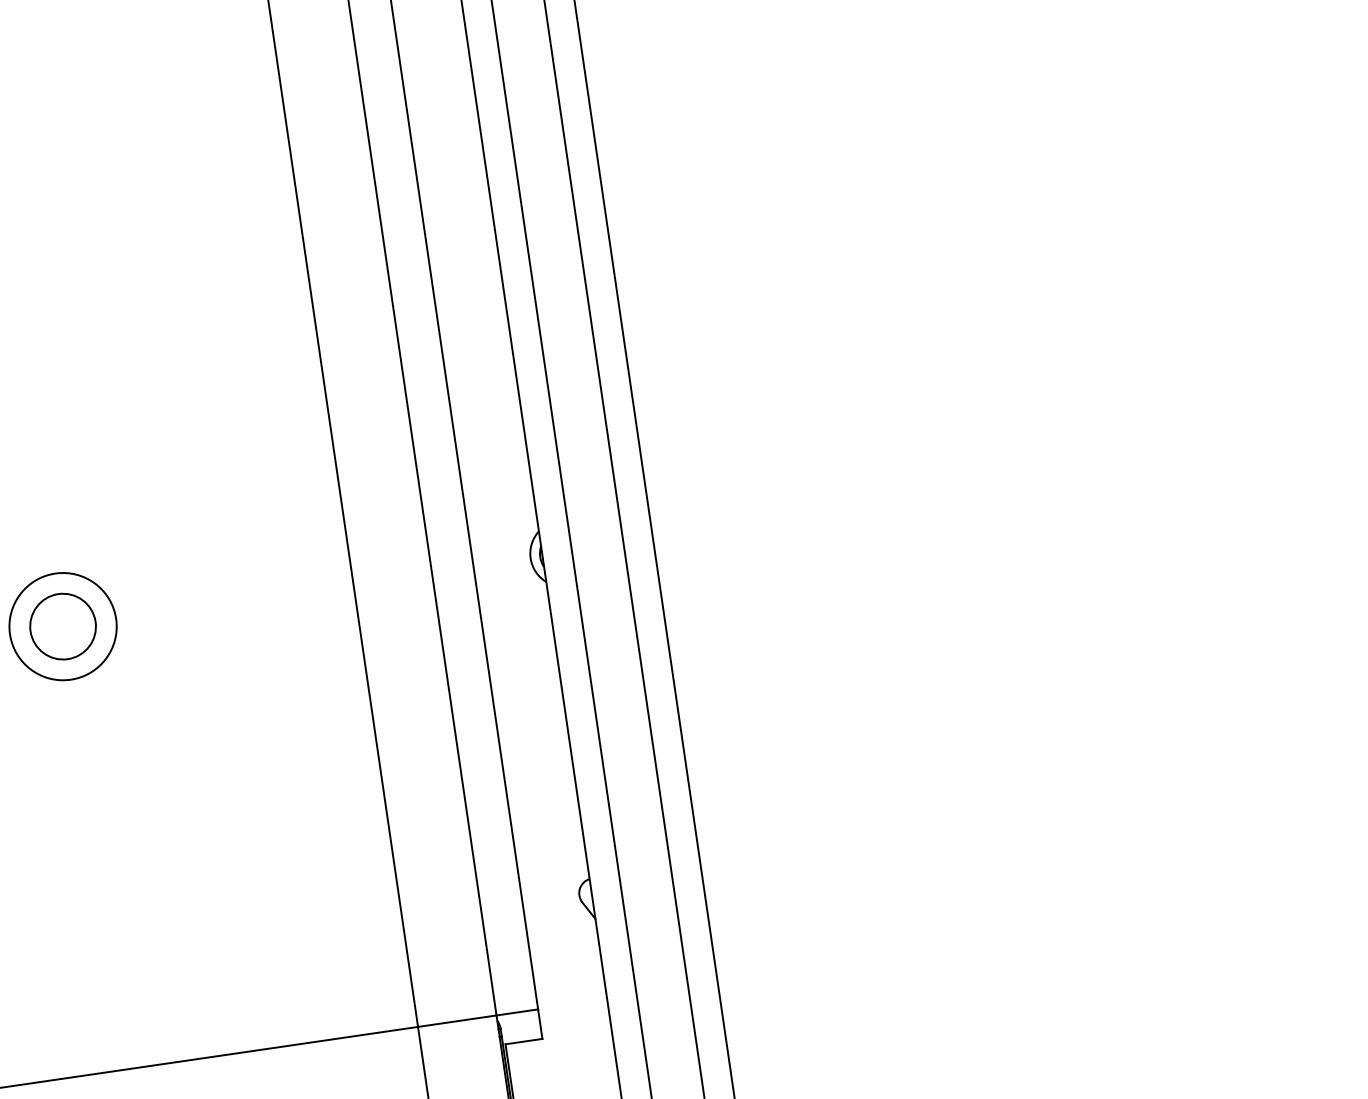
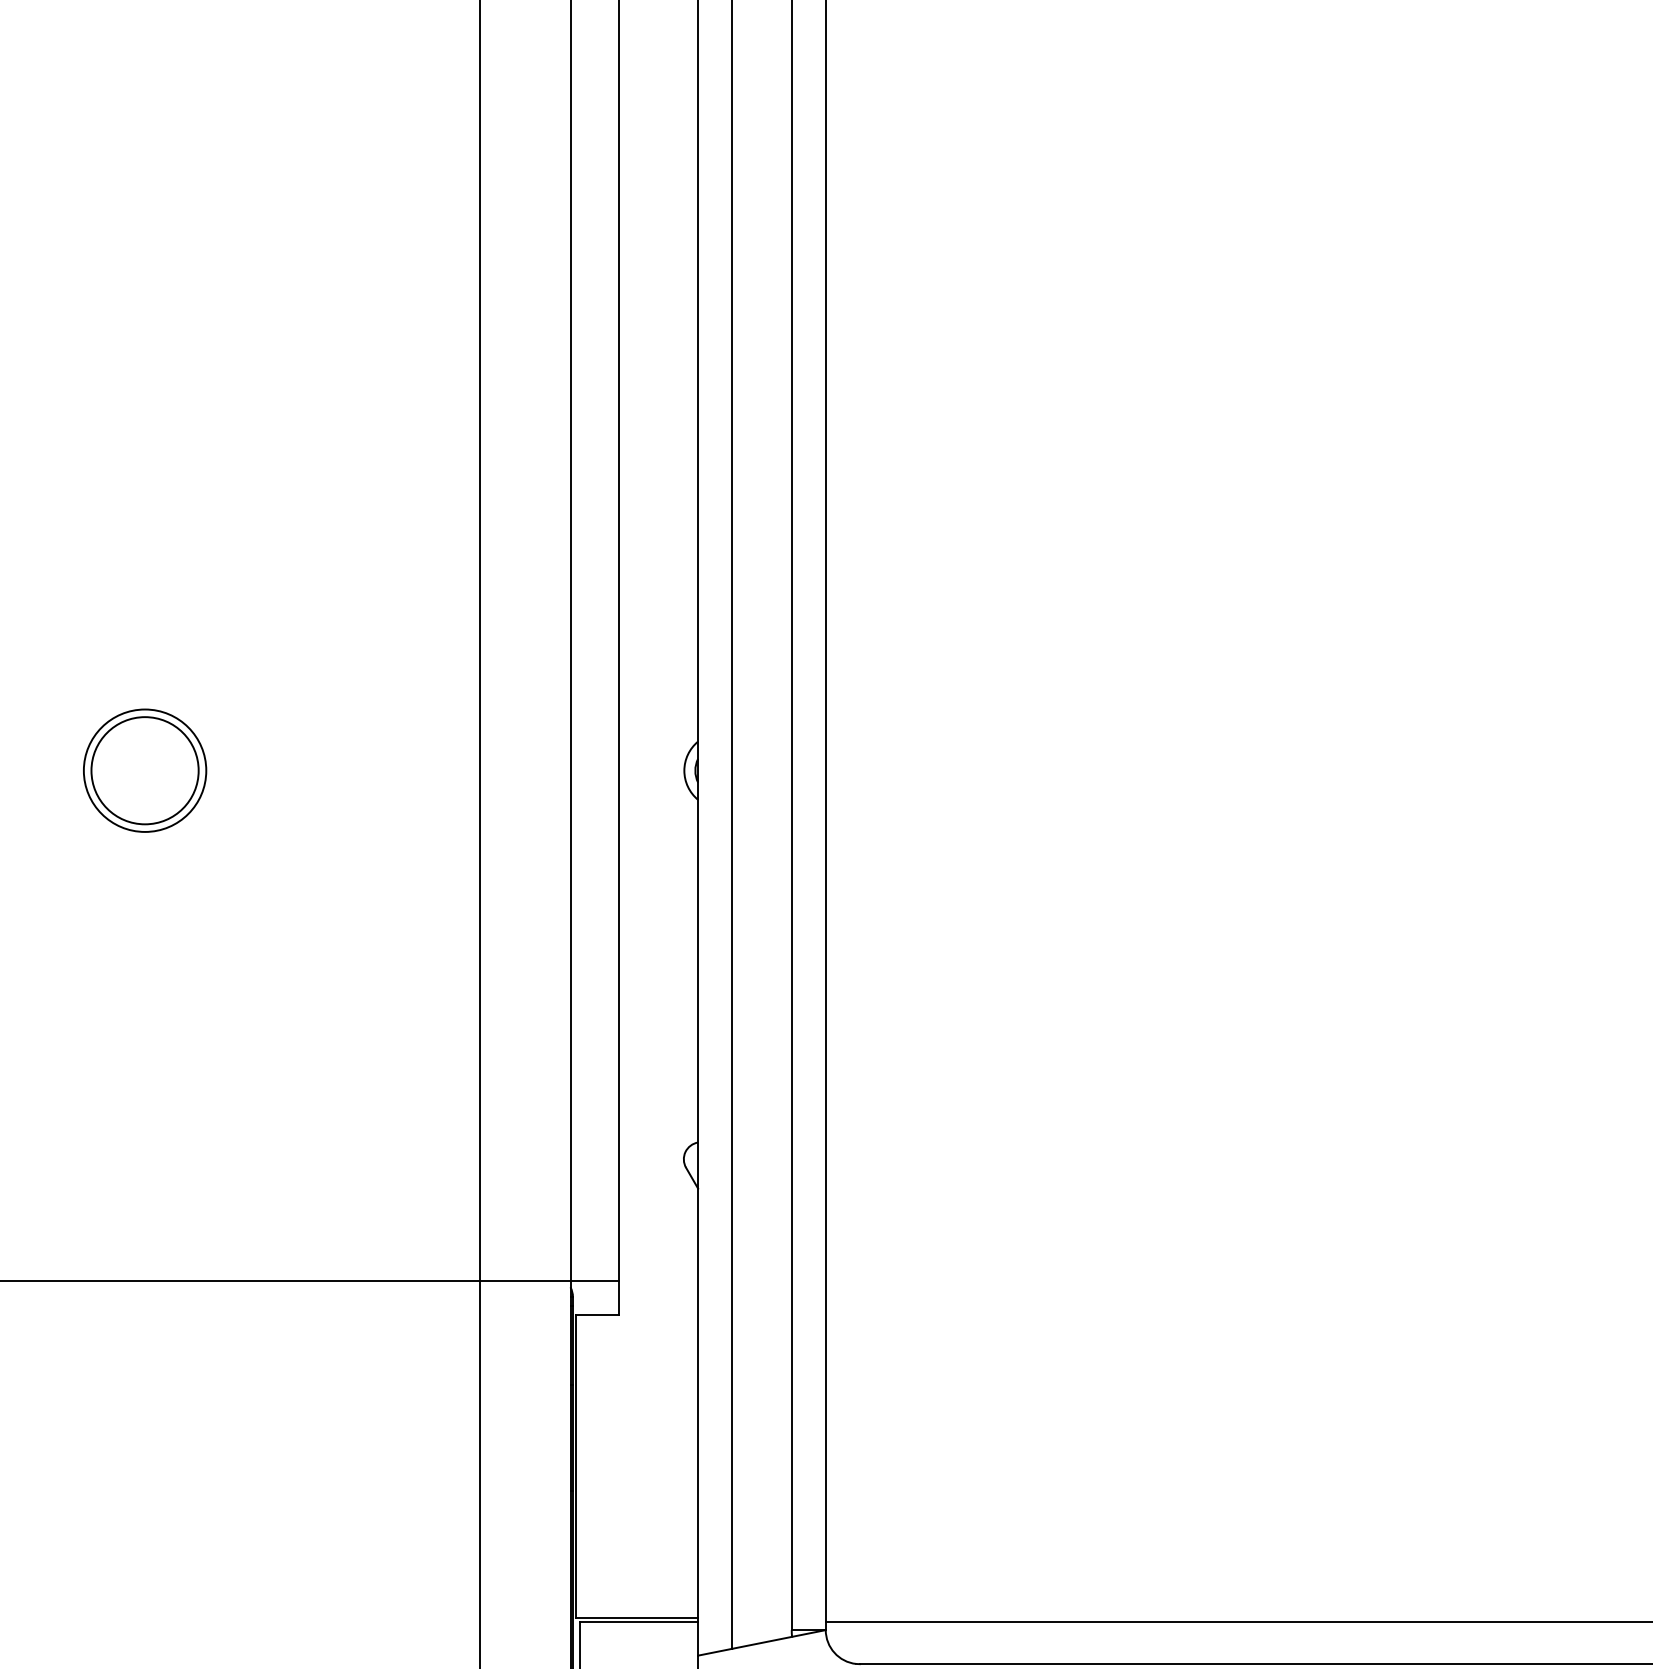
circle: (62, 626) -> (144, 770), size x1.43

